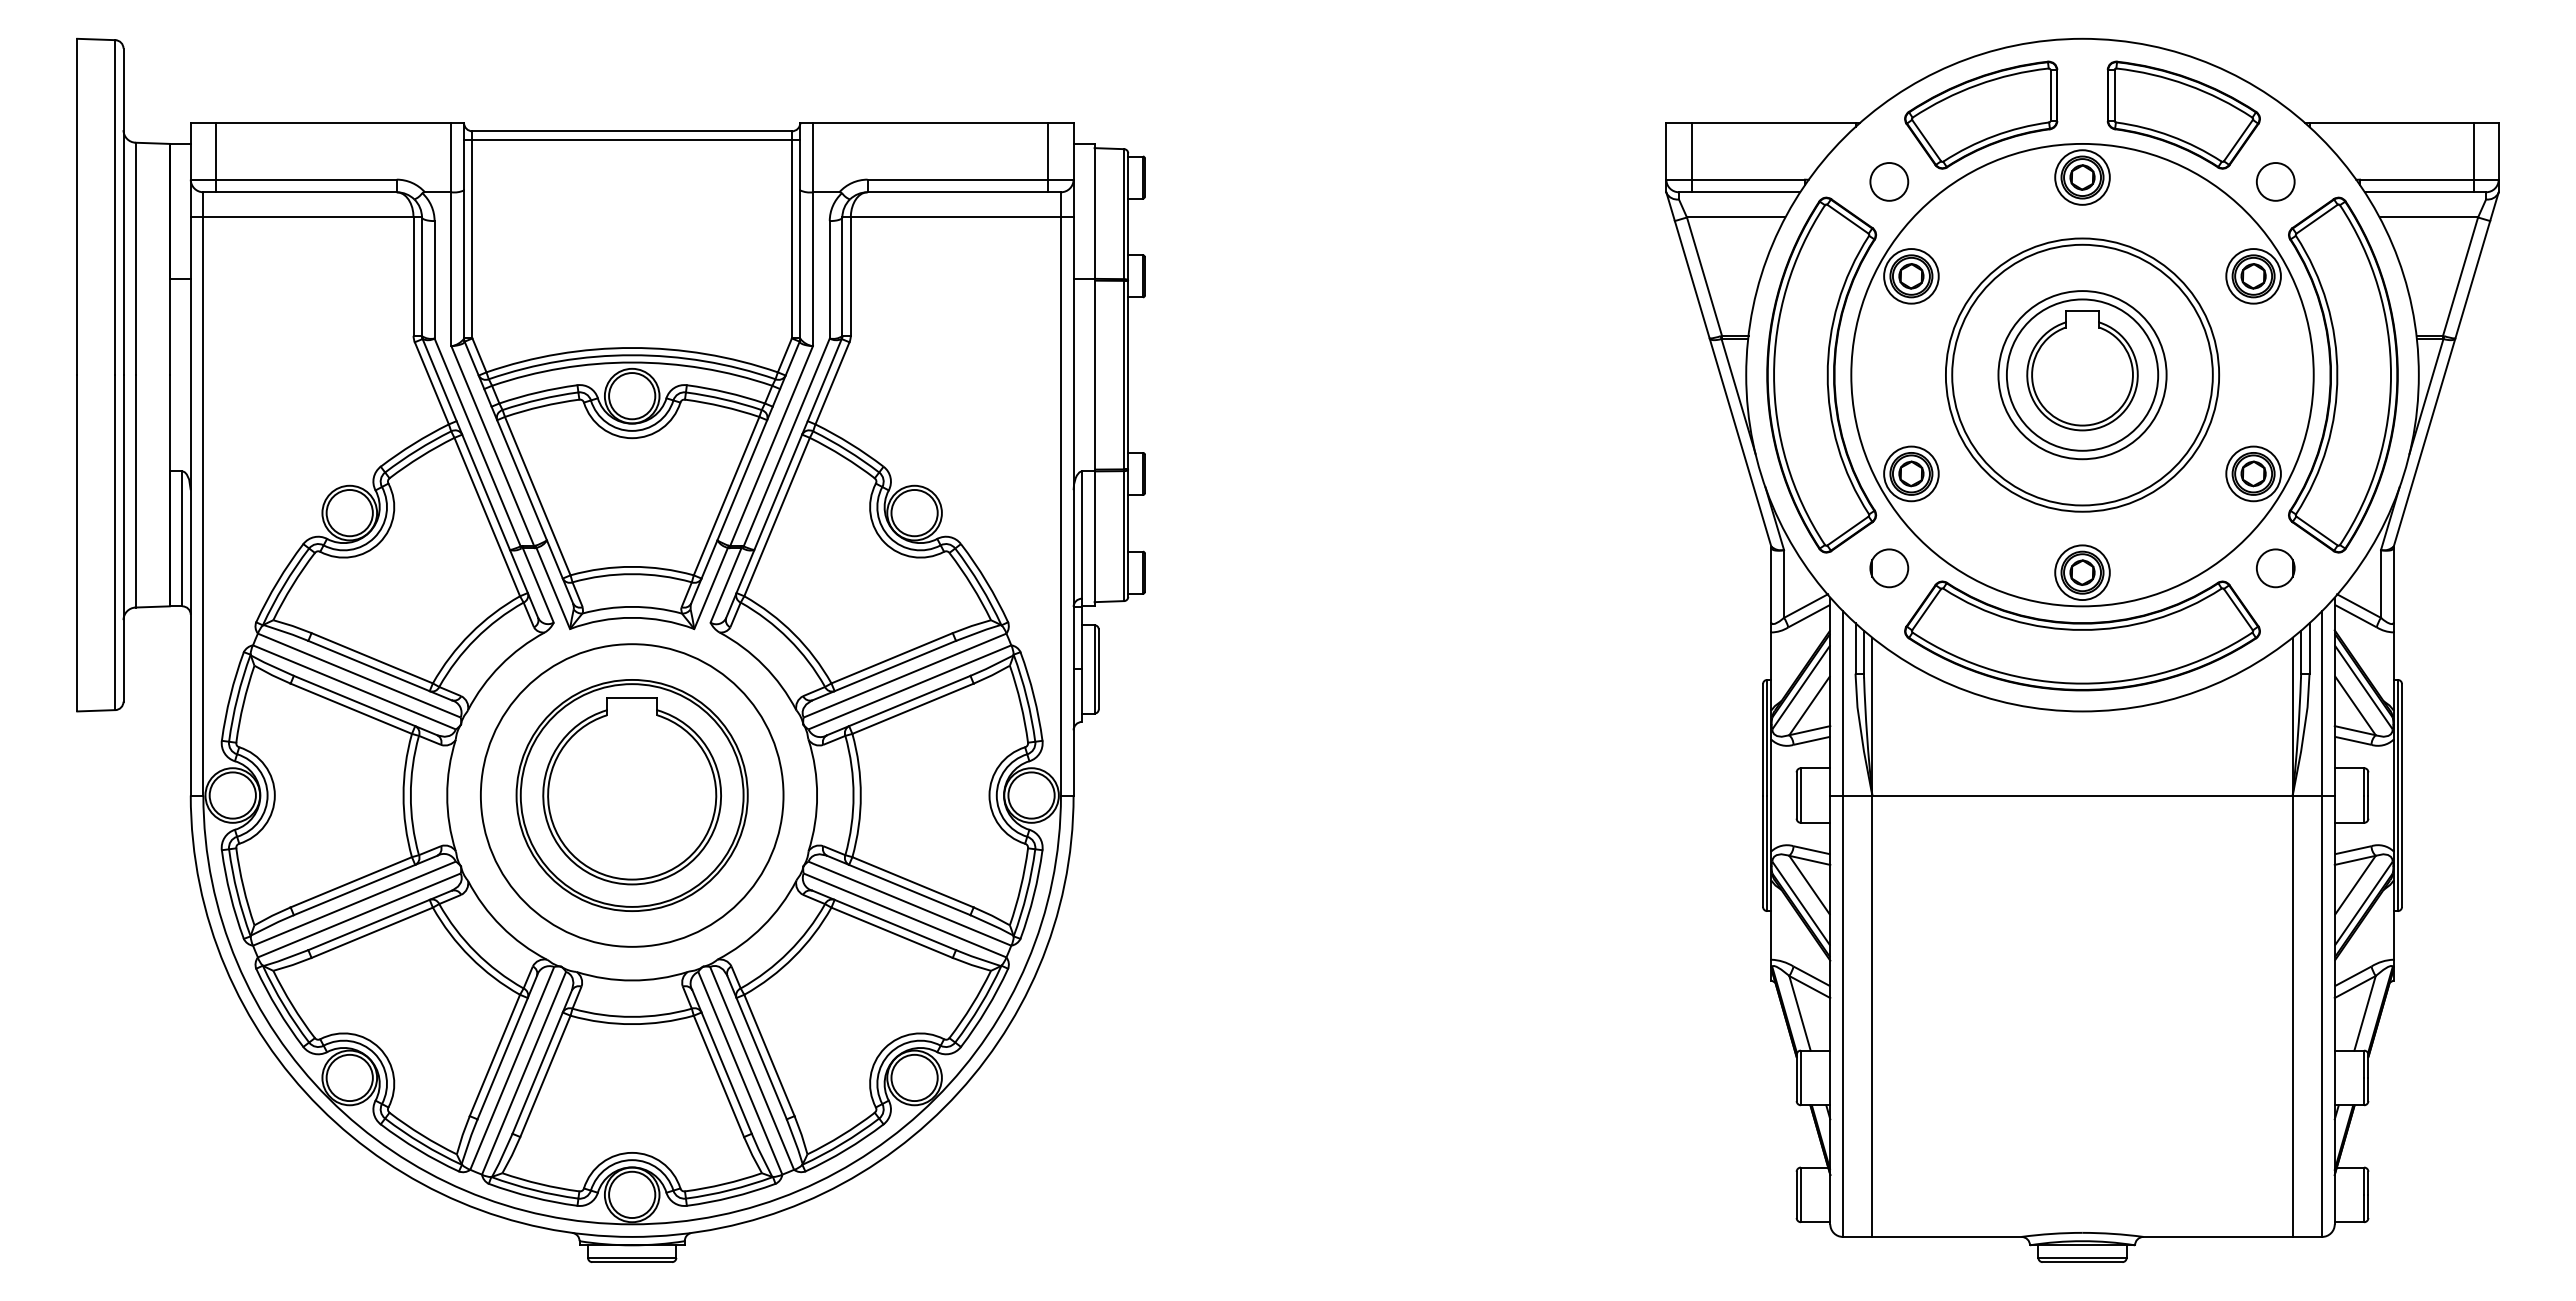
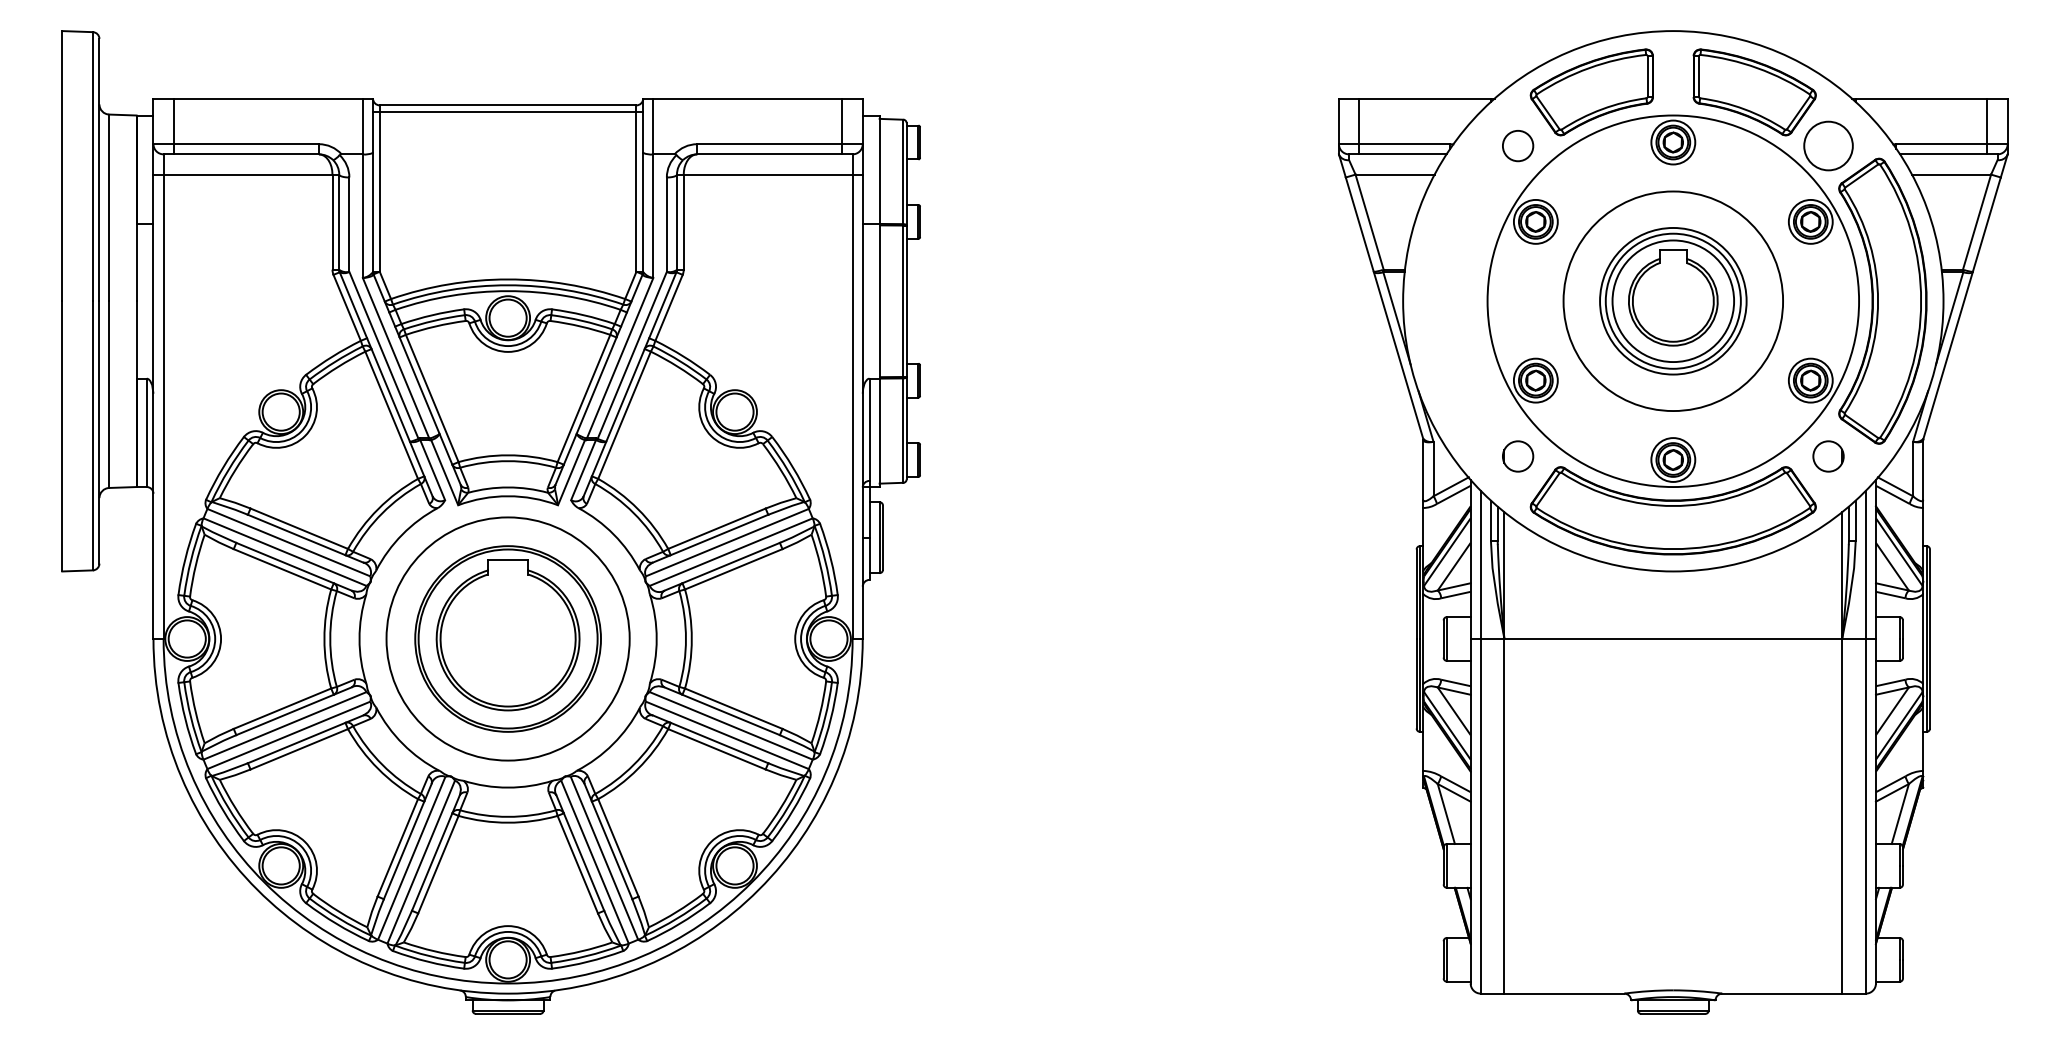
circle: (2275, 181) -> (1828, 145), size x1.6
part: (1821, 374) -> (1463, 300), removed
circle: (2082, 374) -> (1673, 300), size x0.7

